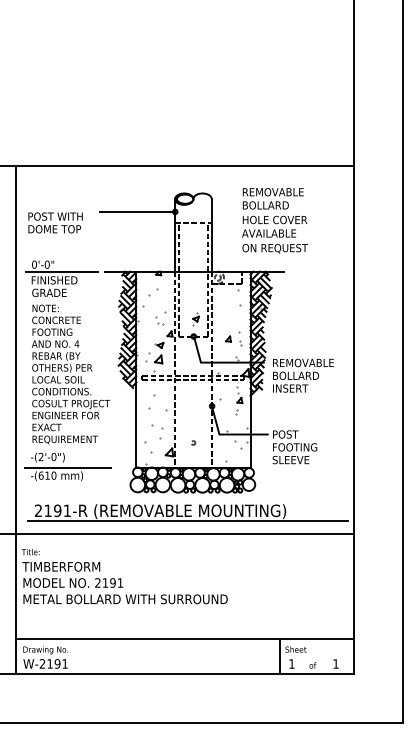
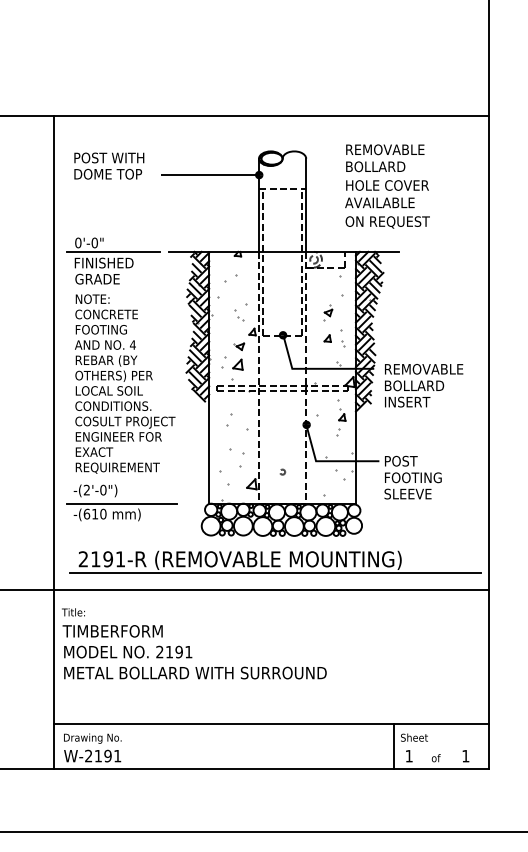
text: (55, 222) -> (109, 165), moved
part: (195, 319) -> (327, 313), moved
part: (151, 402) -> (228, 420), size x0.62

